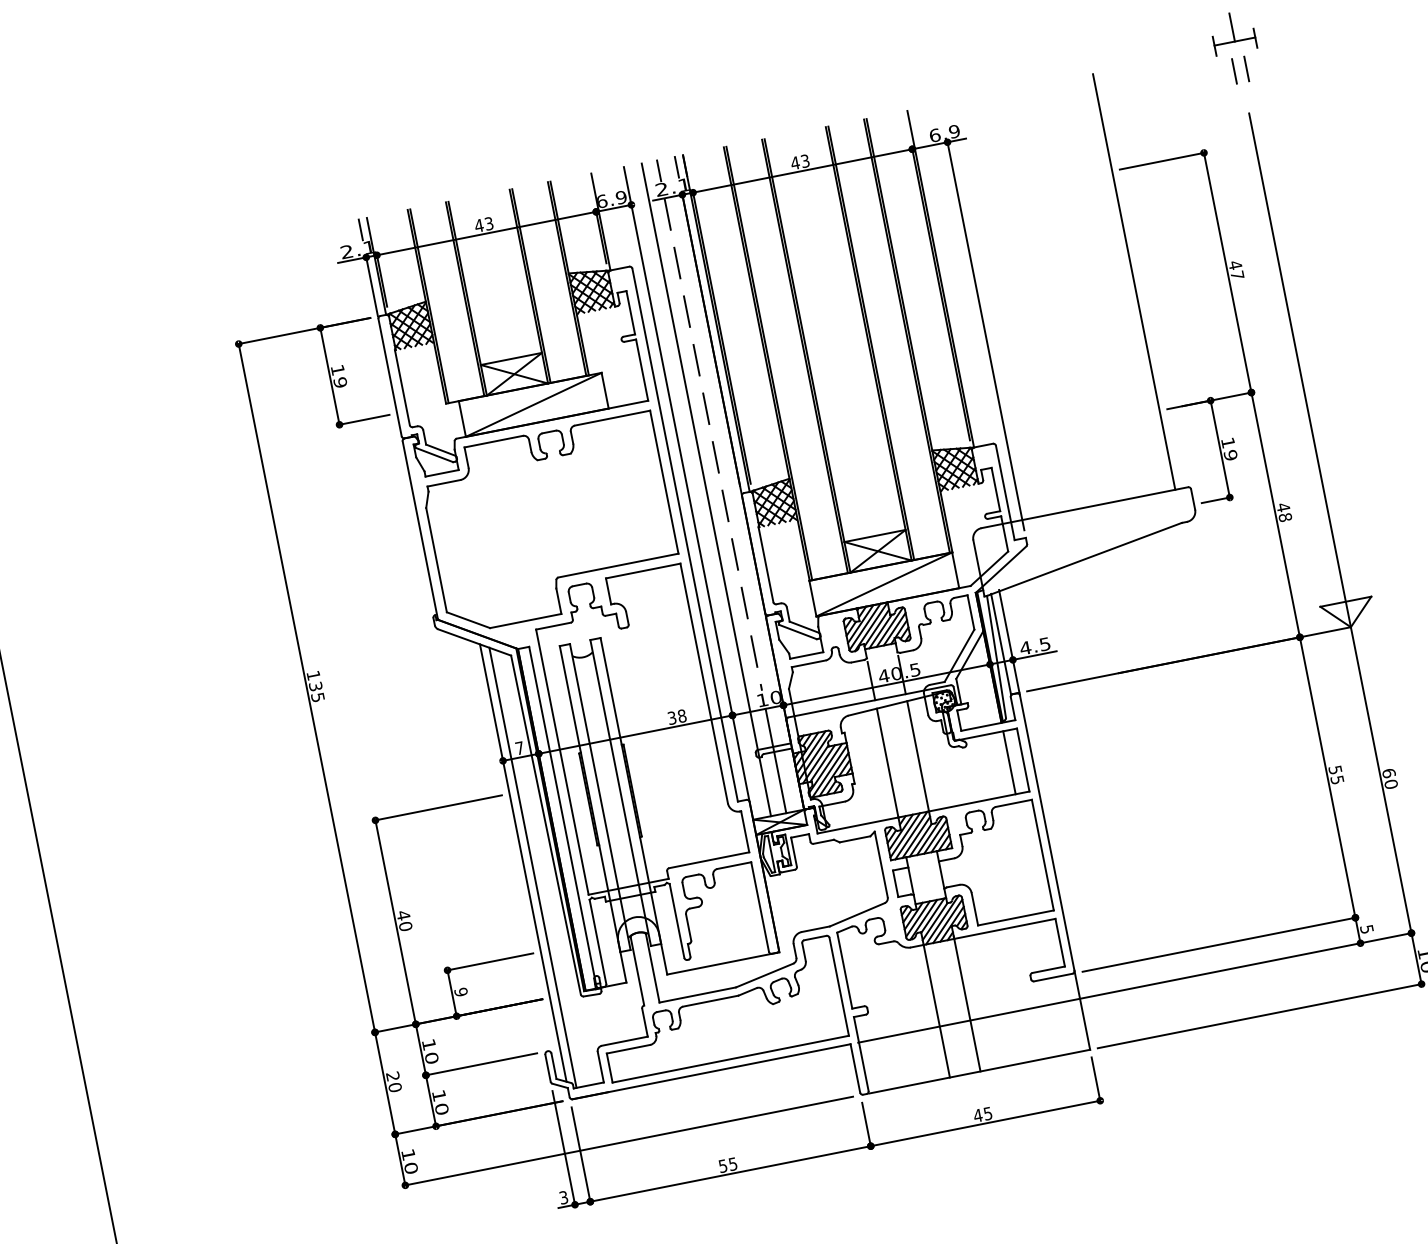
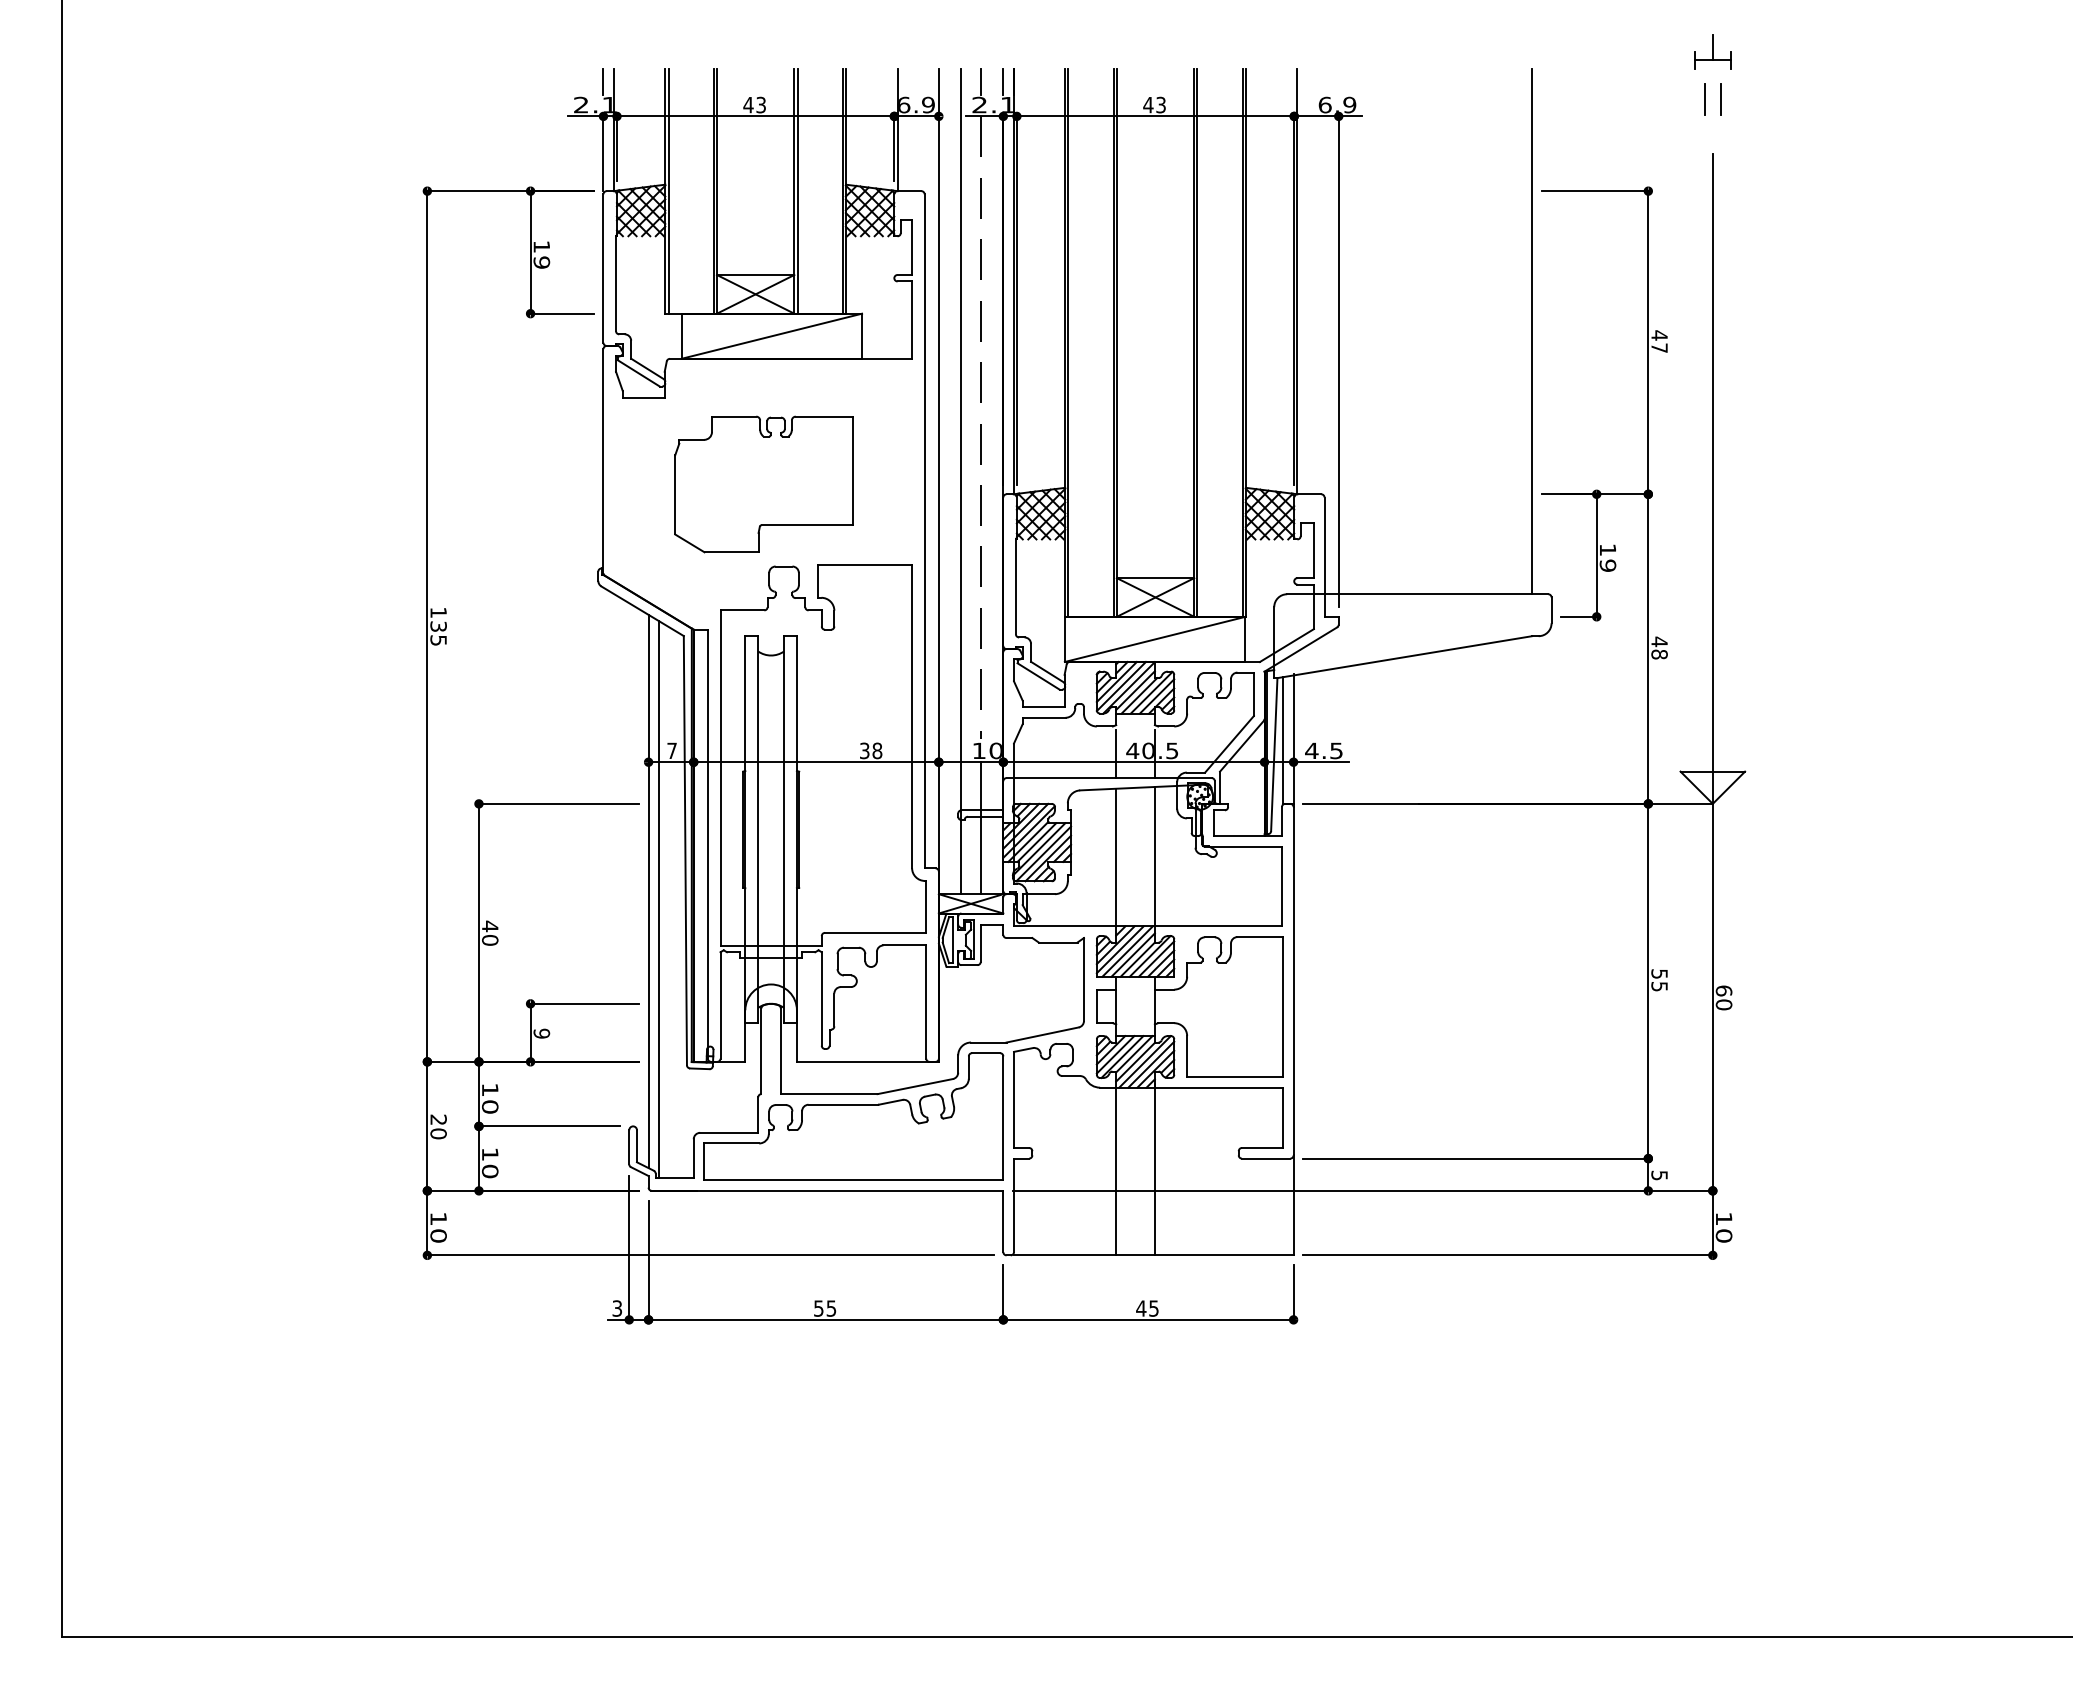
part: (1232, 32) -> (1712, 51), size x0.7
part: (550, 523) -> (763, 484), size x0.6
line: (1009, 762) -> (1264, 886), removed

